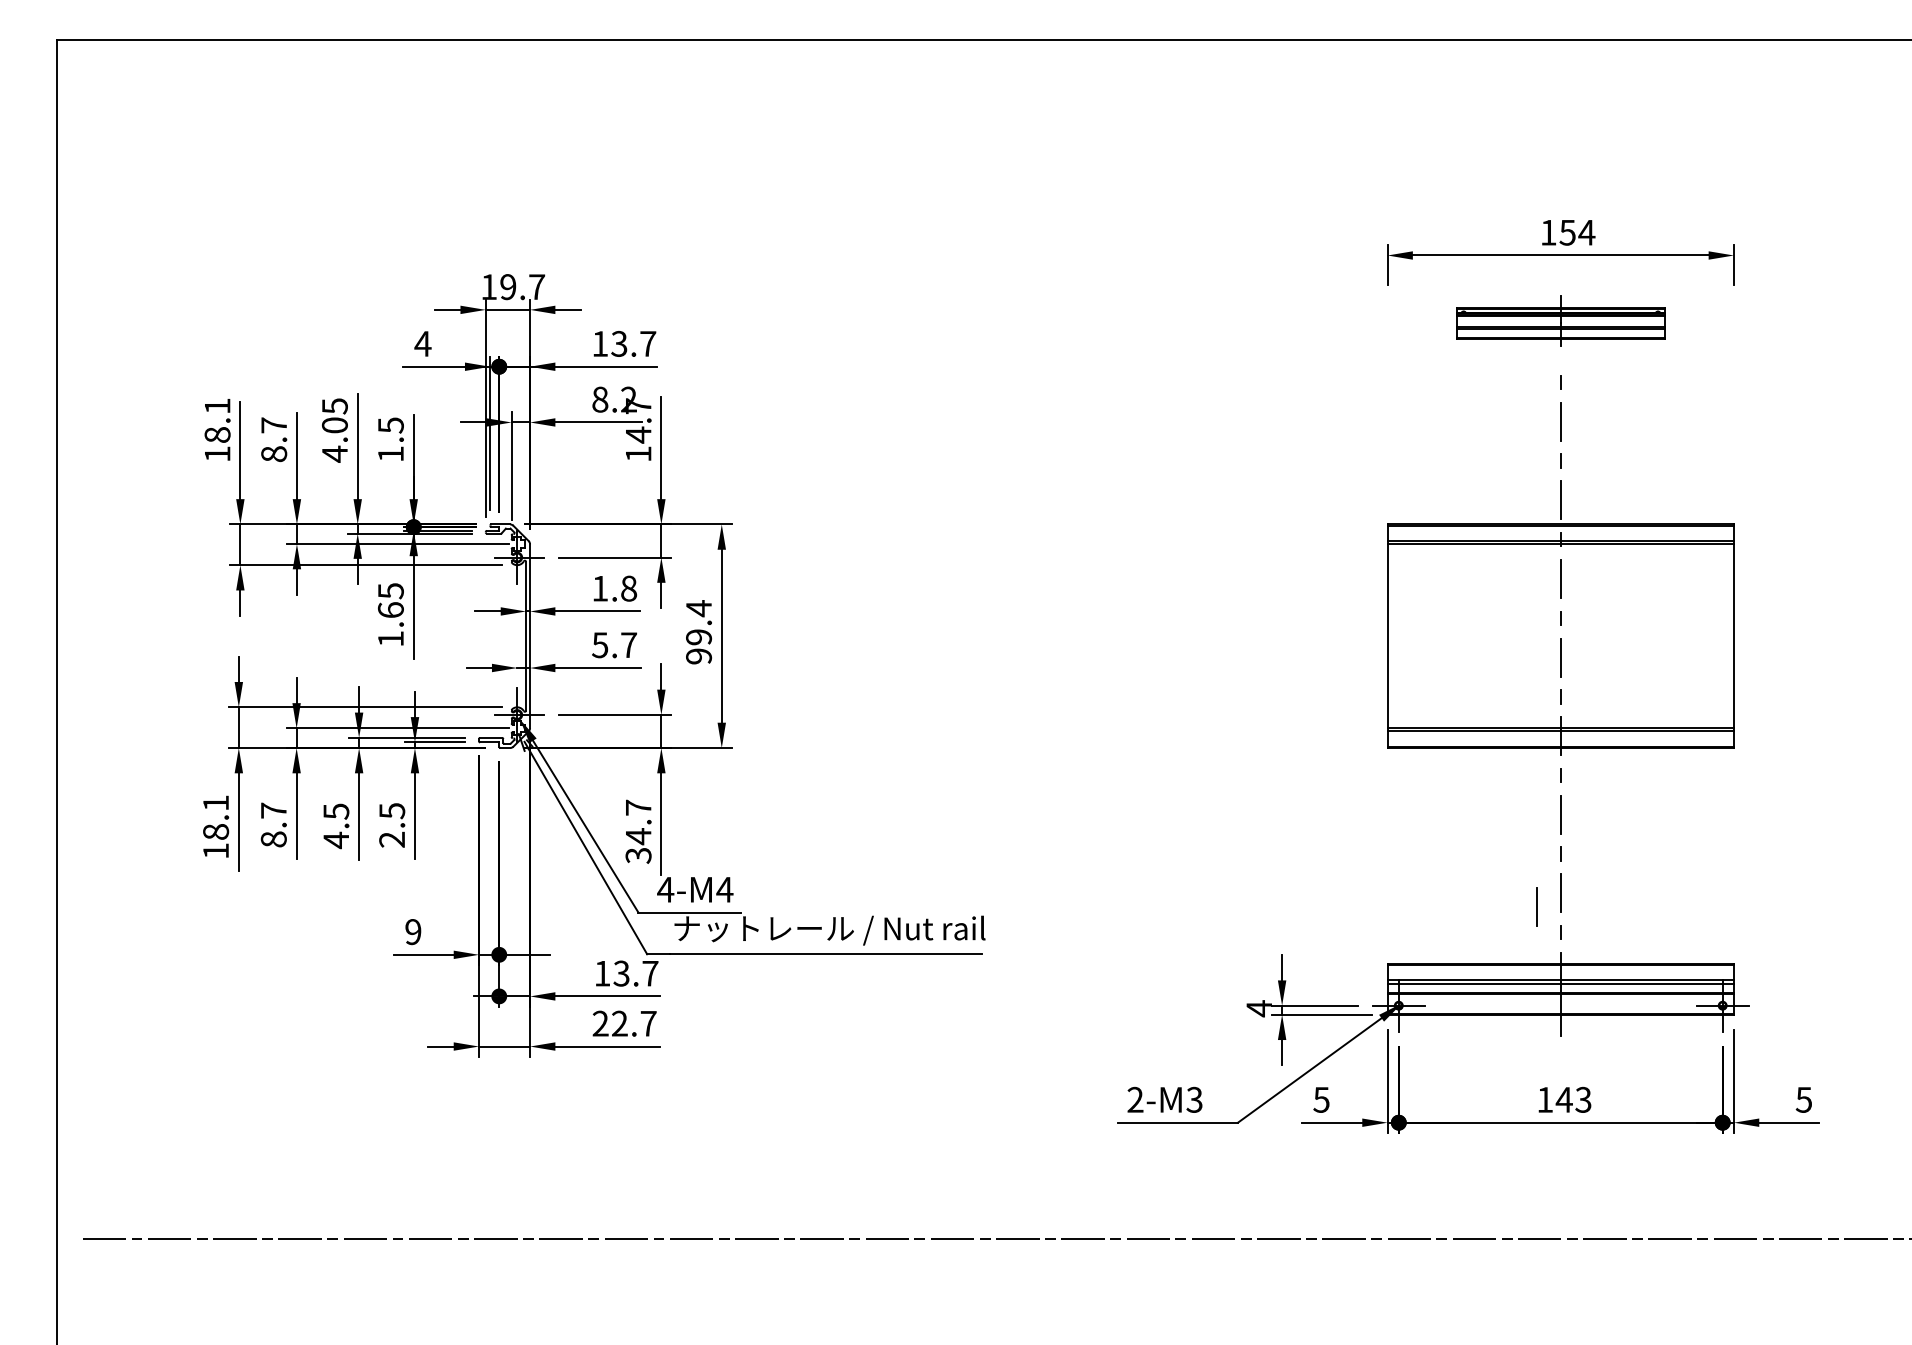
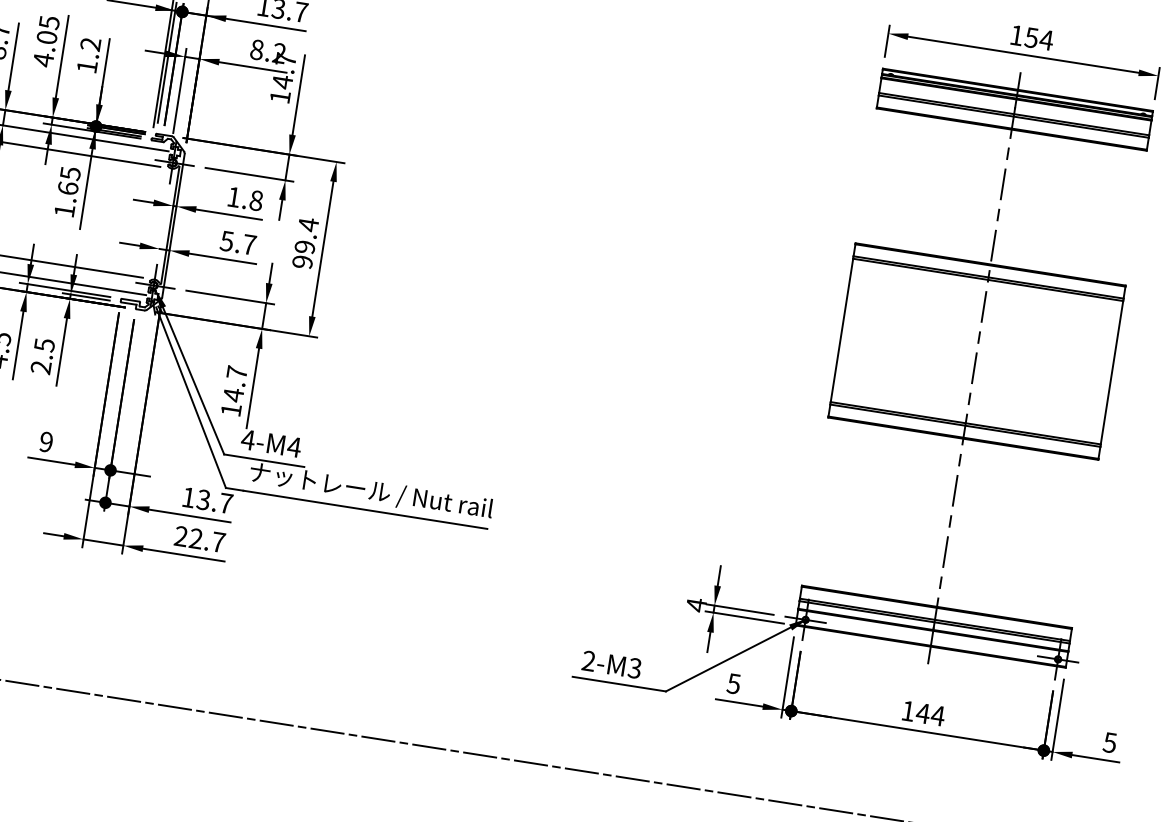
part: (1560, 320) -> (1015, 105), size x1.67
text: (390, 425) -> (90, 44), 1.5 -> 1.2
text: (638, 855) -> (231, 409), 34.7 -> 14.7
line: (1536, 906) -> (925, 559), removed
text: (1583, 1099) -> (938, 715), 143 -> 144

